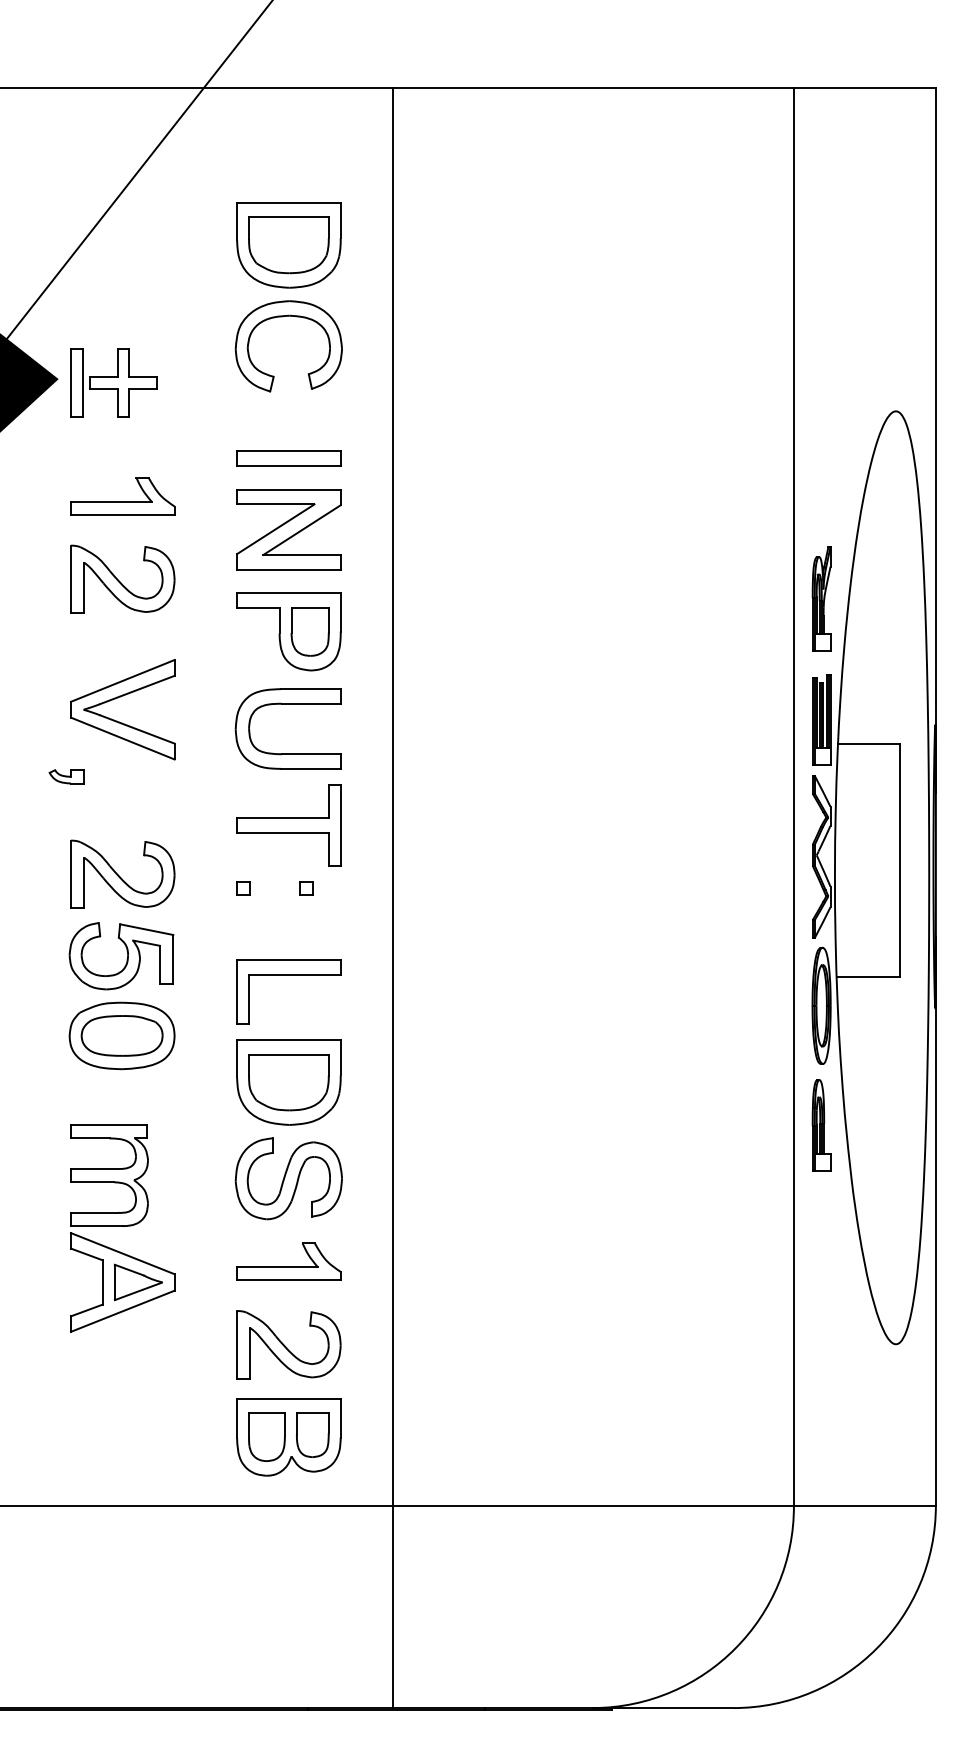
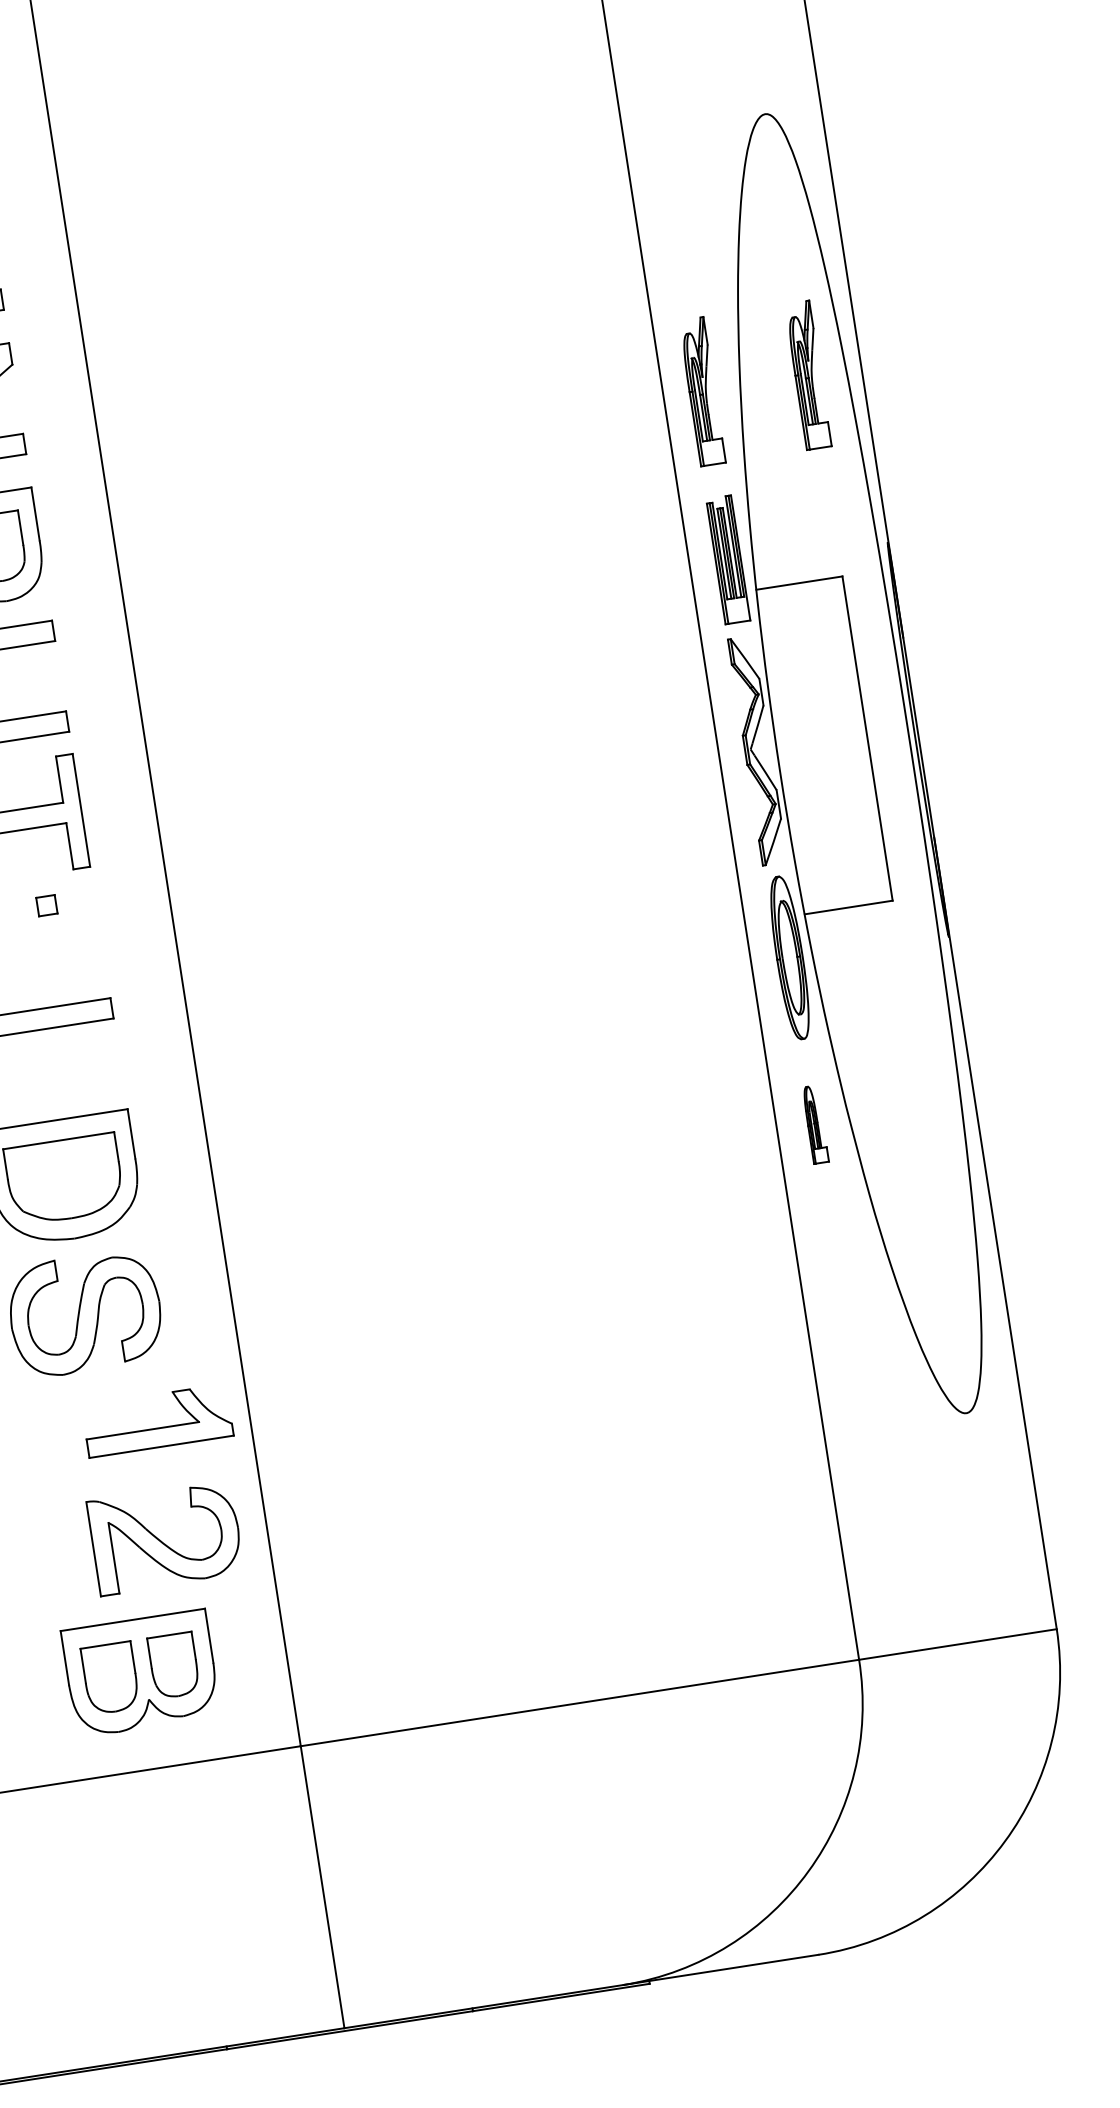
part: (897, 598) -> (807, 374), added
part: (821, 1125) -> (815, 1124), size x0.6
part: (288, 1261) -> (157, 1420), moved
part: (288, 1344) -> (165, 1537), moved

